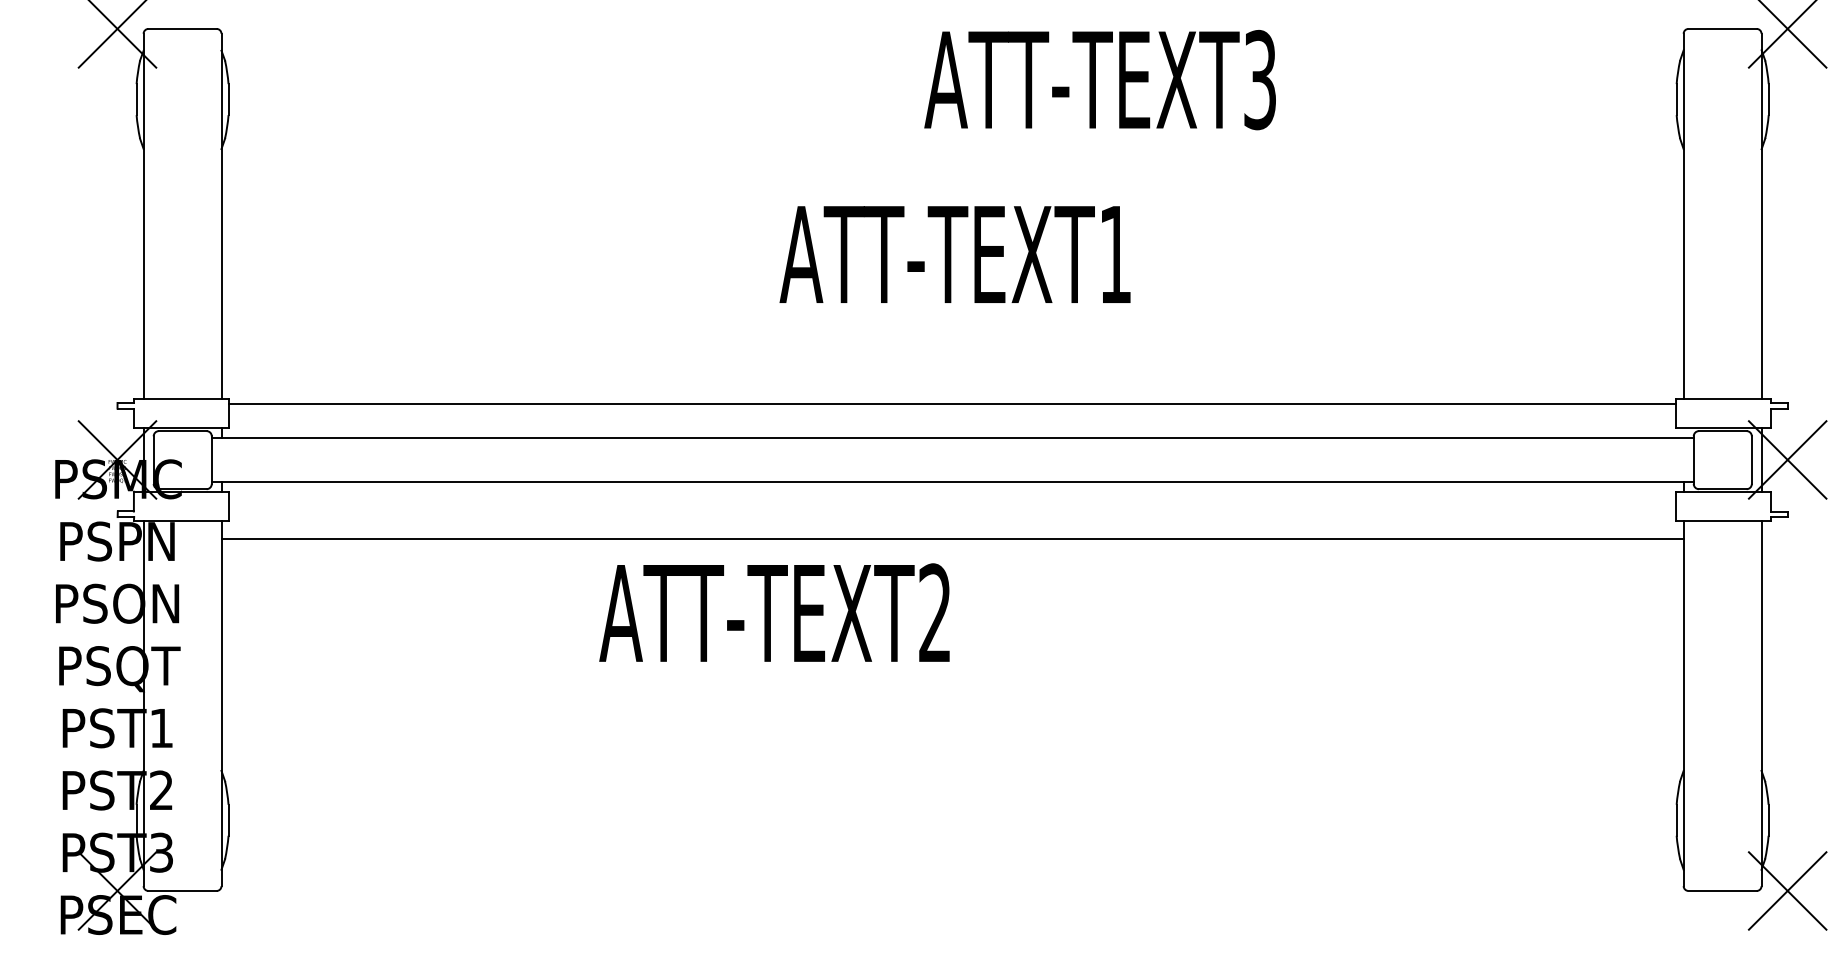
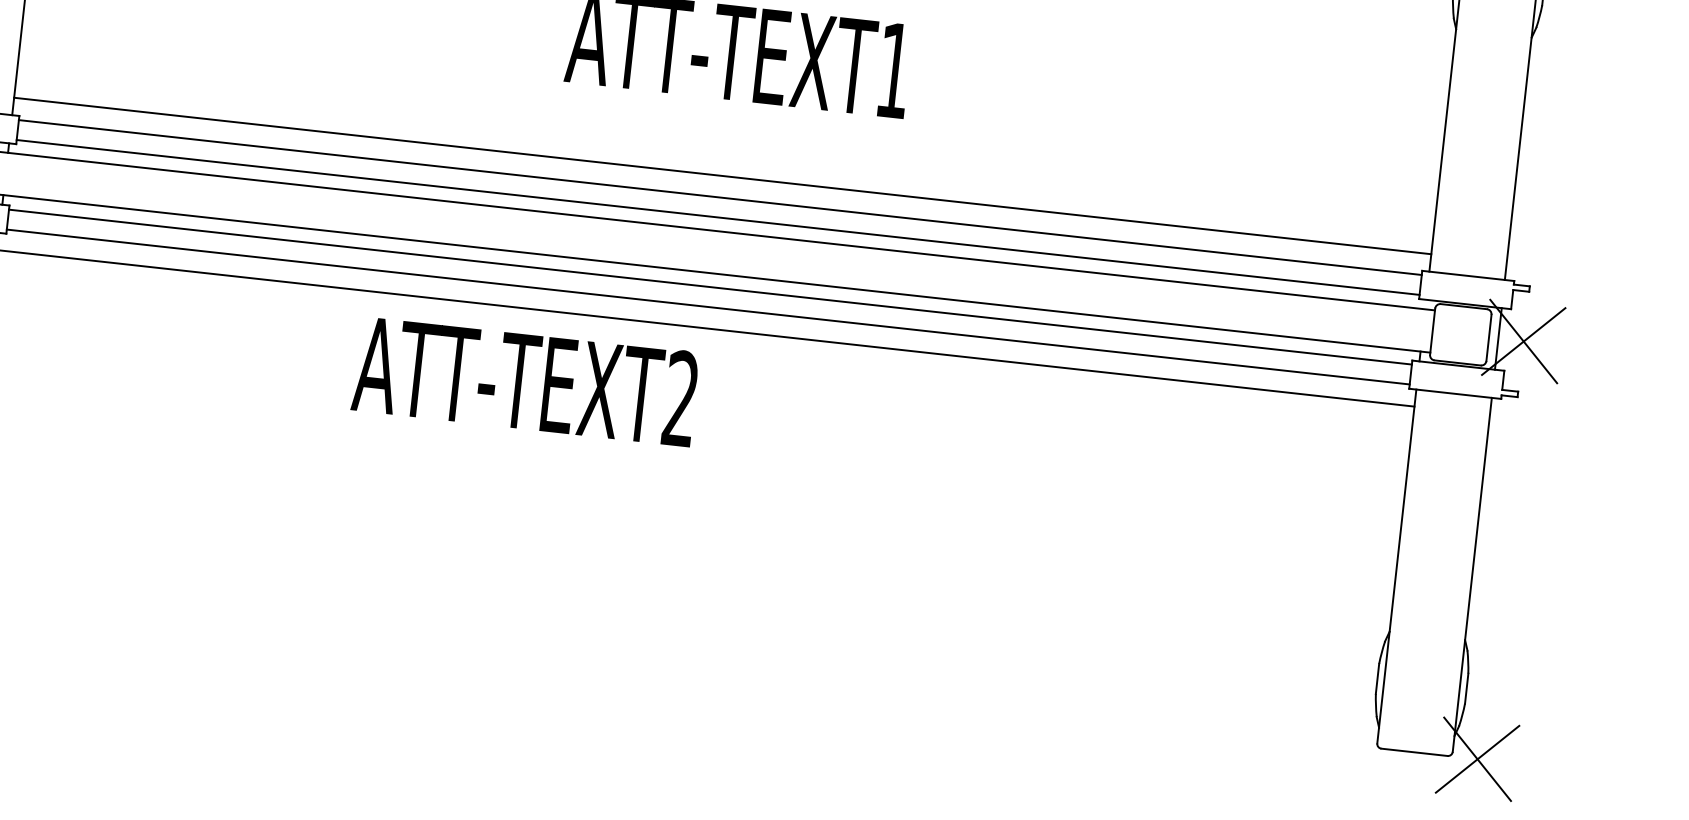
line: (952, 381) -> (722, 176), added
line: (952, 424) -> (718, 217), added
line: (952, 495) -> (710, 286), added
line: (952, 516) -> (708, 306), added

